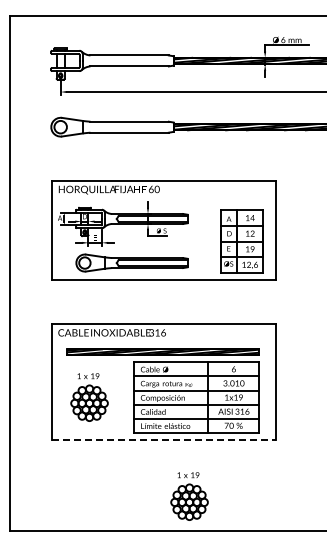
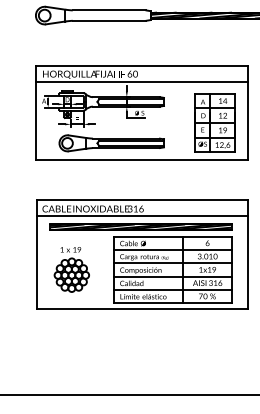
line: (163, 198) -> (141, 82), added
line: (164, 340) -> (142, 216), added
line: (164, 439) -> (142, 309), dashed -> solid
part: (189, 496) -> (165, 362), removed

